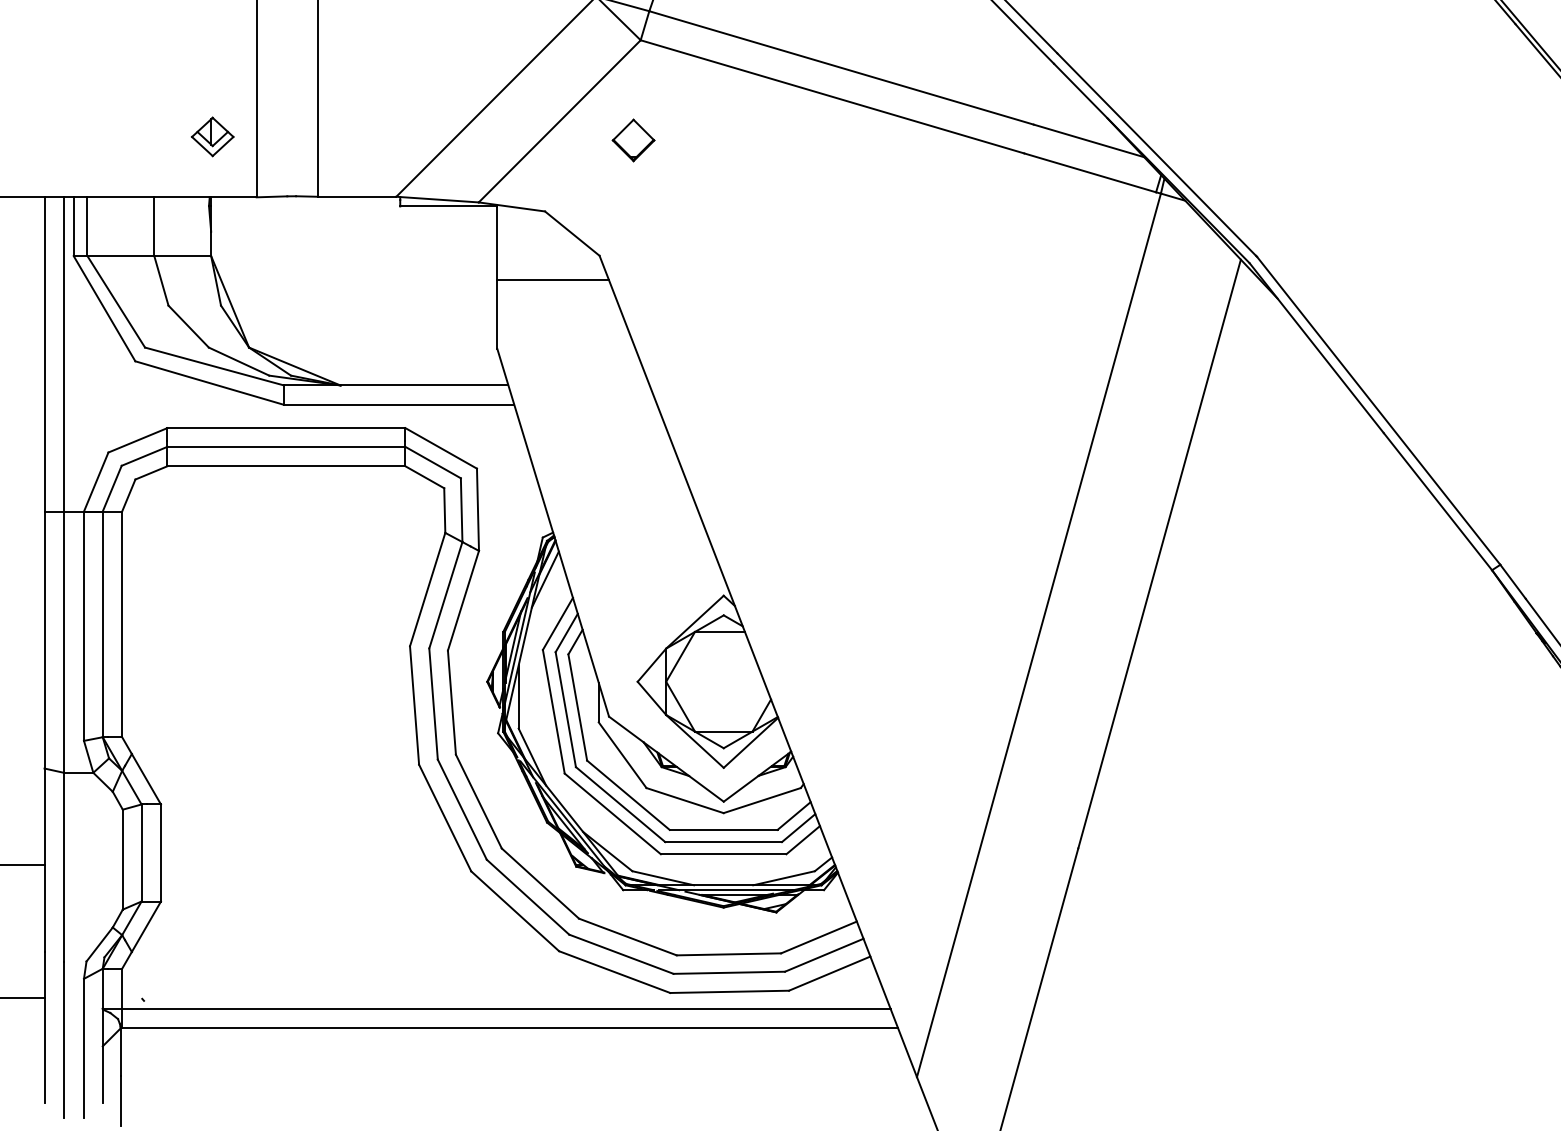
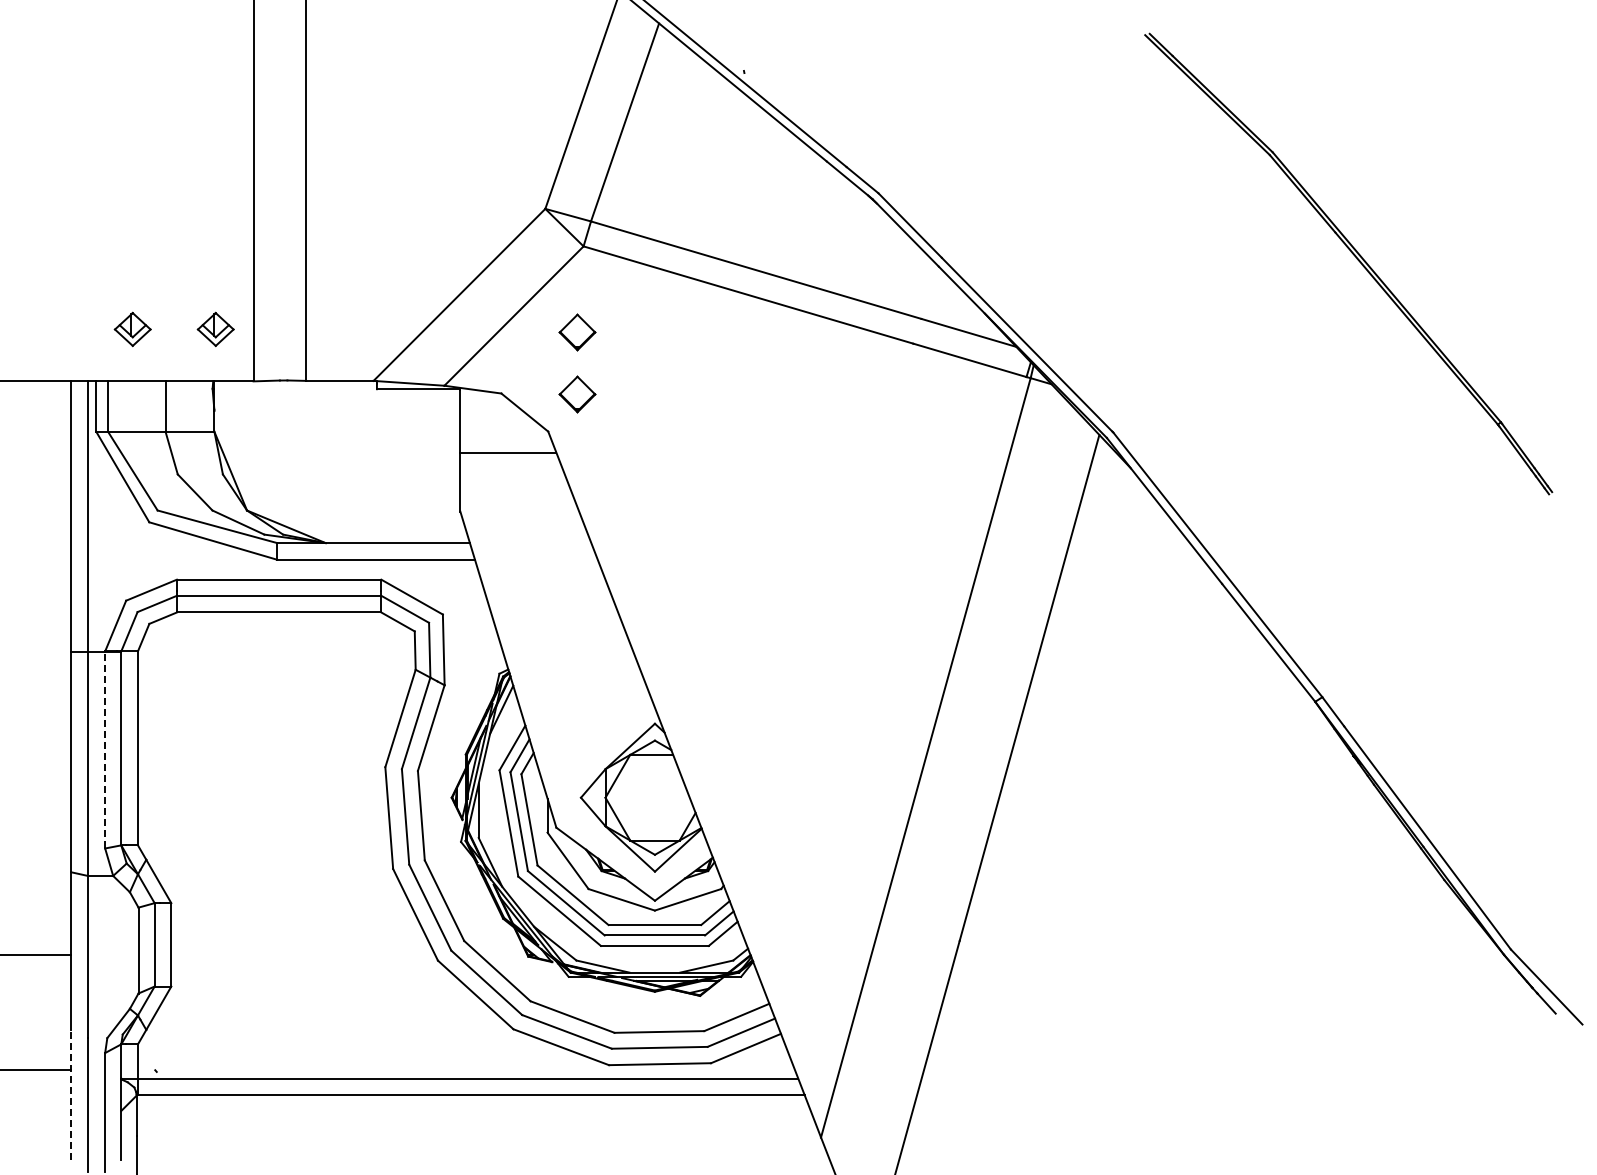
part: (115, 136) -> (132, 329), added
part: (633, 212) -> (577, 394), added
line: (84, 625) -> (105, 749), solid -> dashed
line: (44, 1027) -> (71, 1094), solid -> dashed

